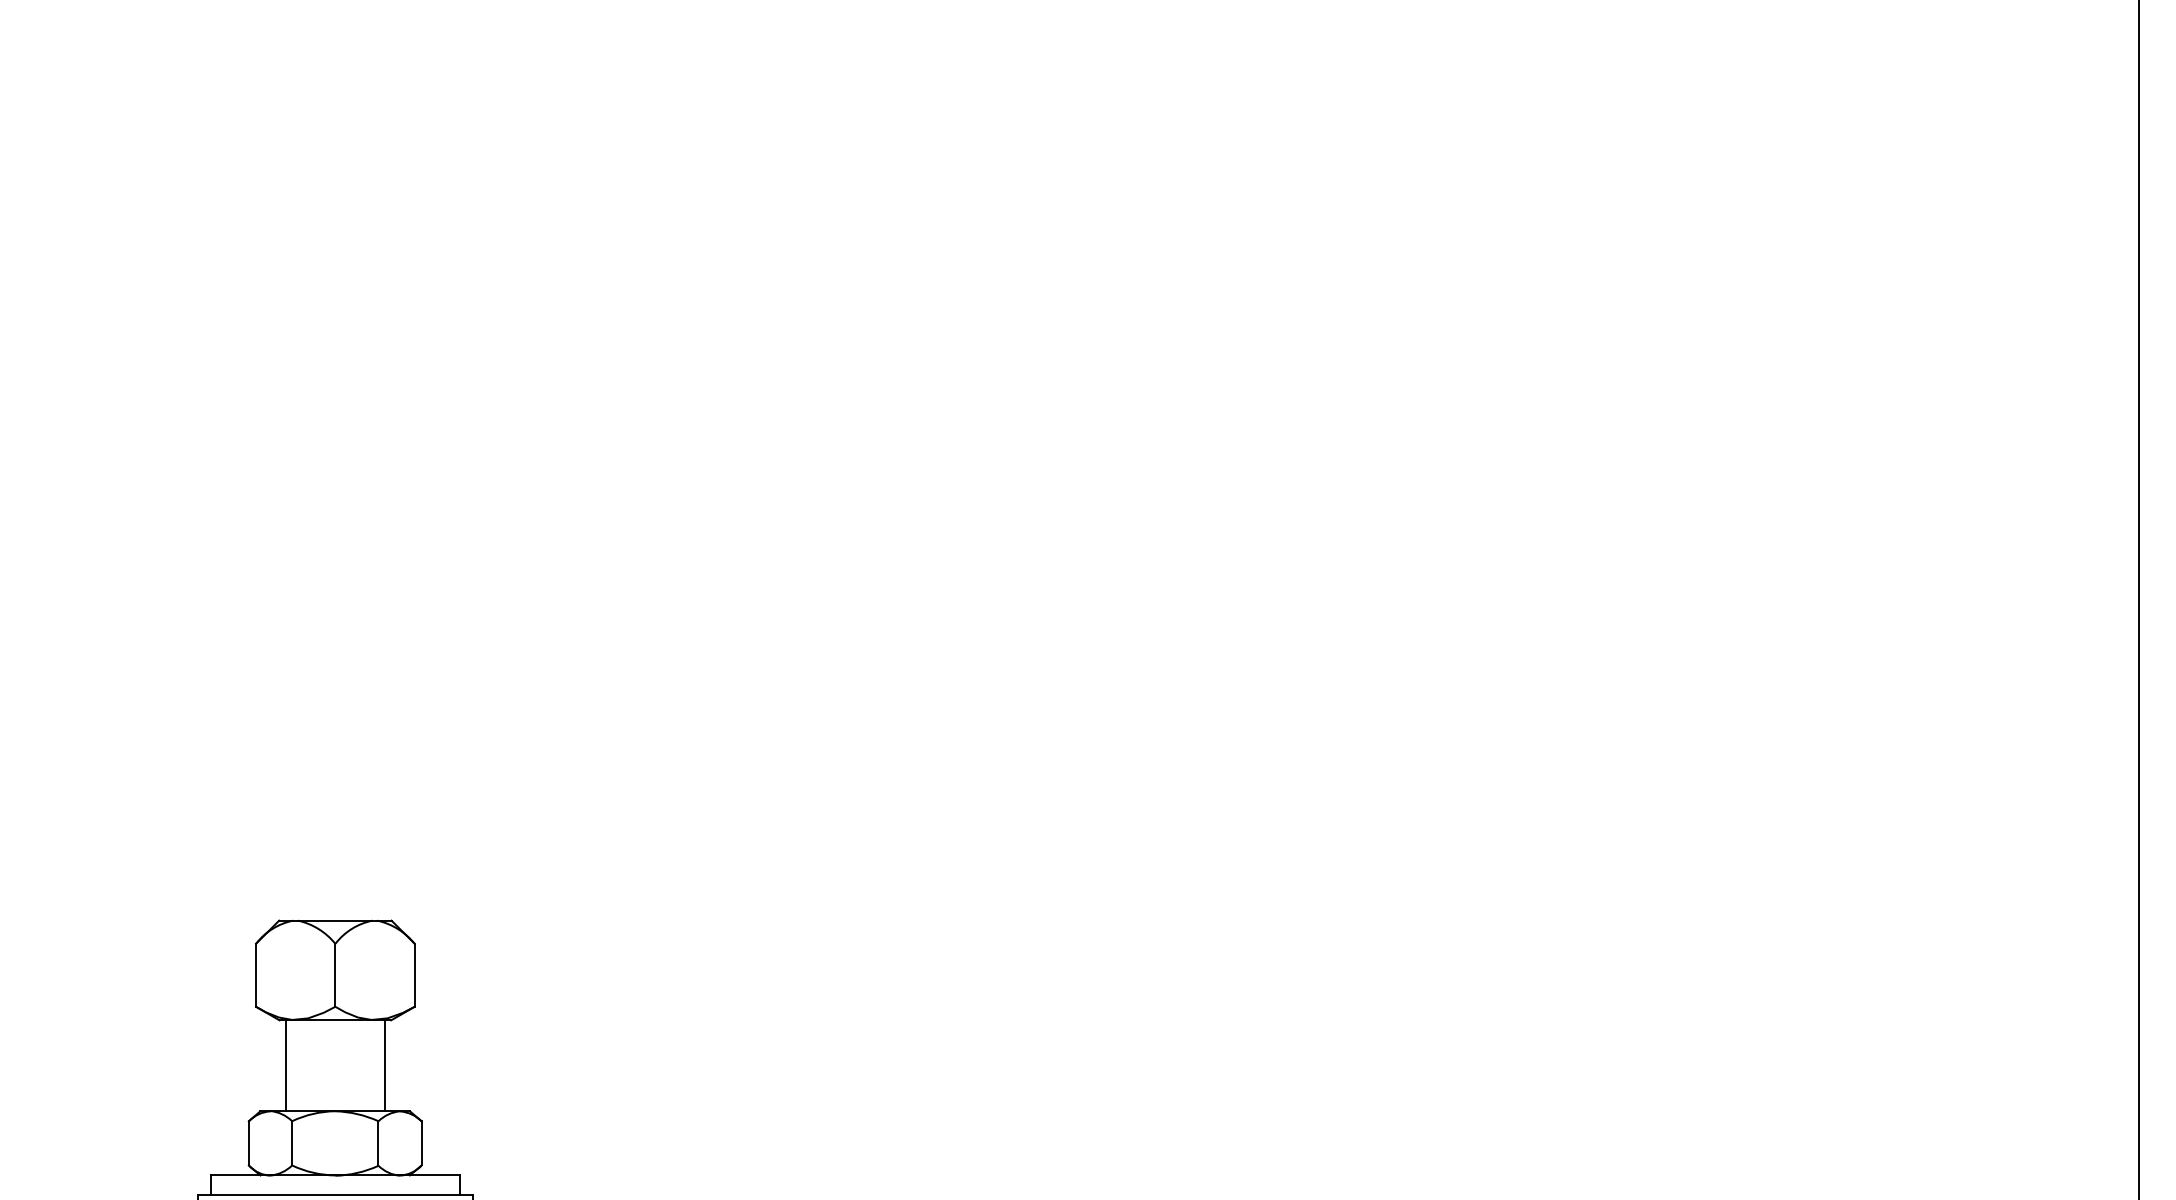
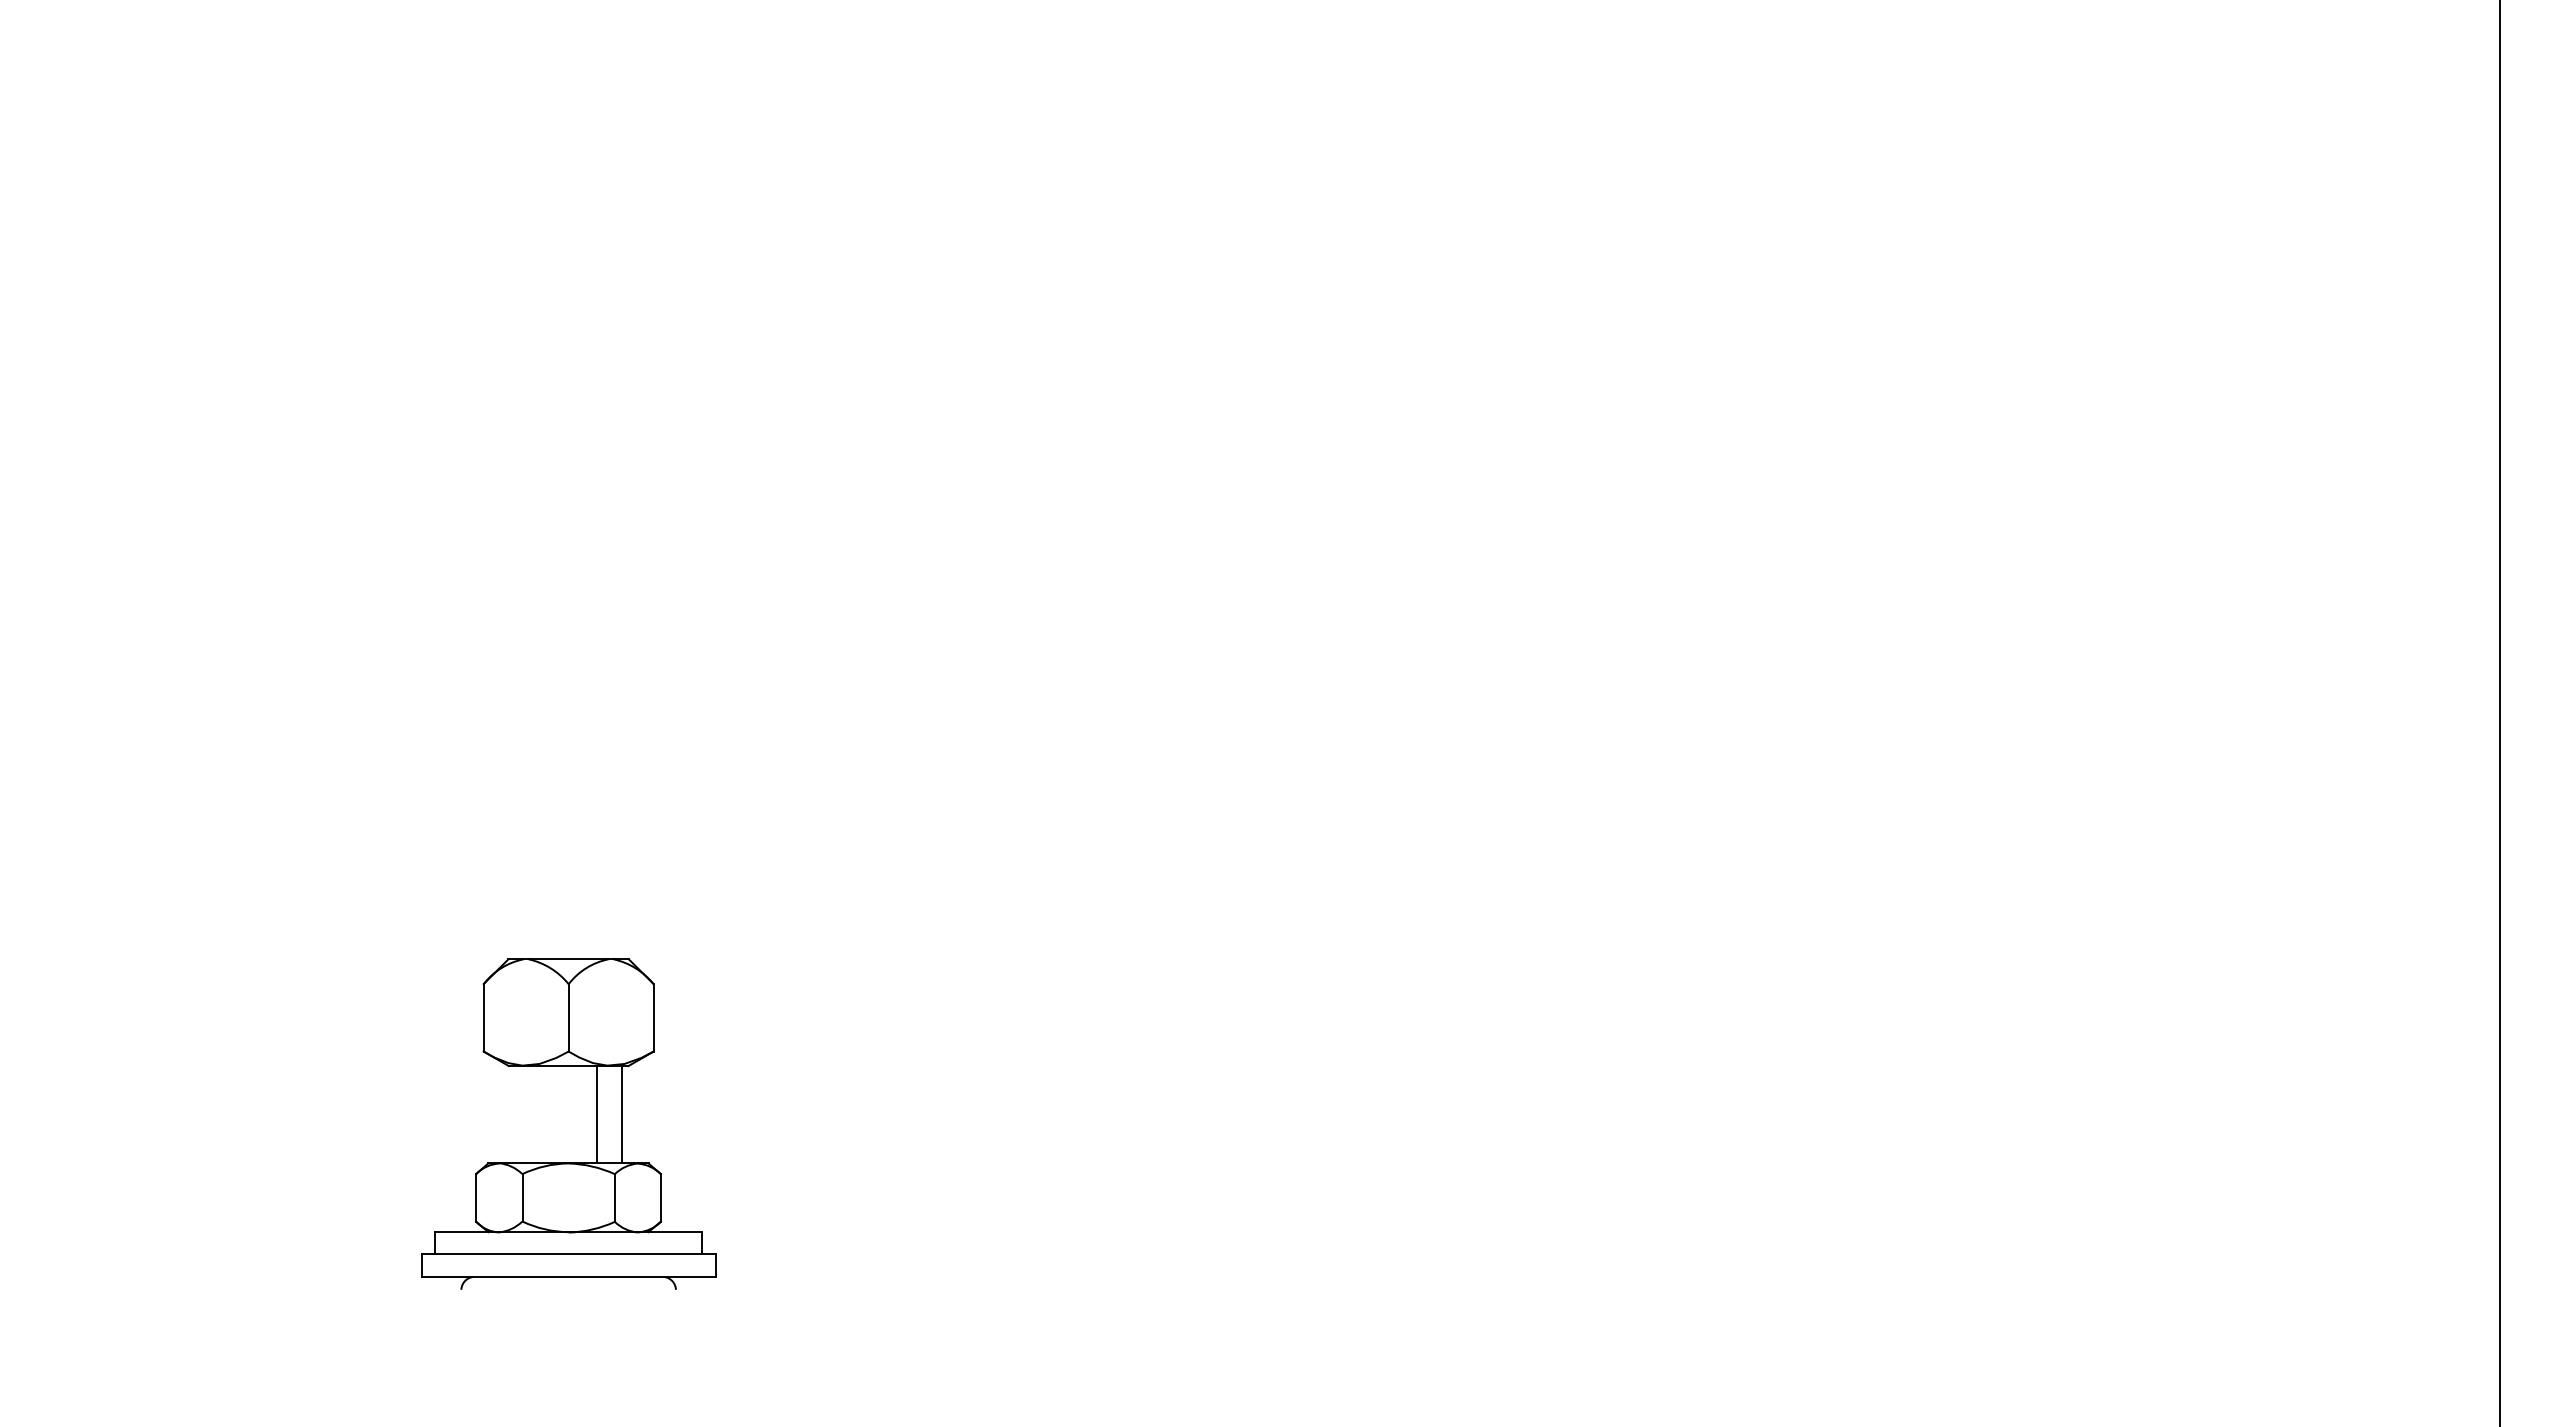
line: (285, 1065) -> (597, 1114), moved

